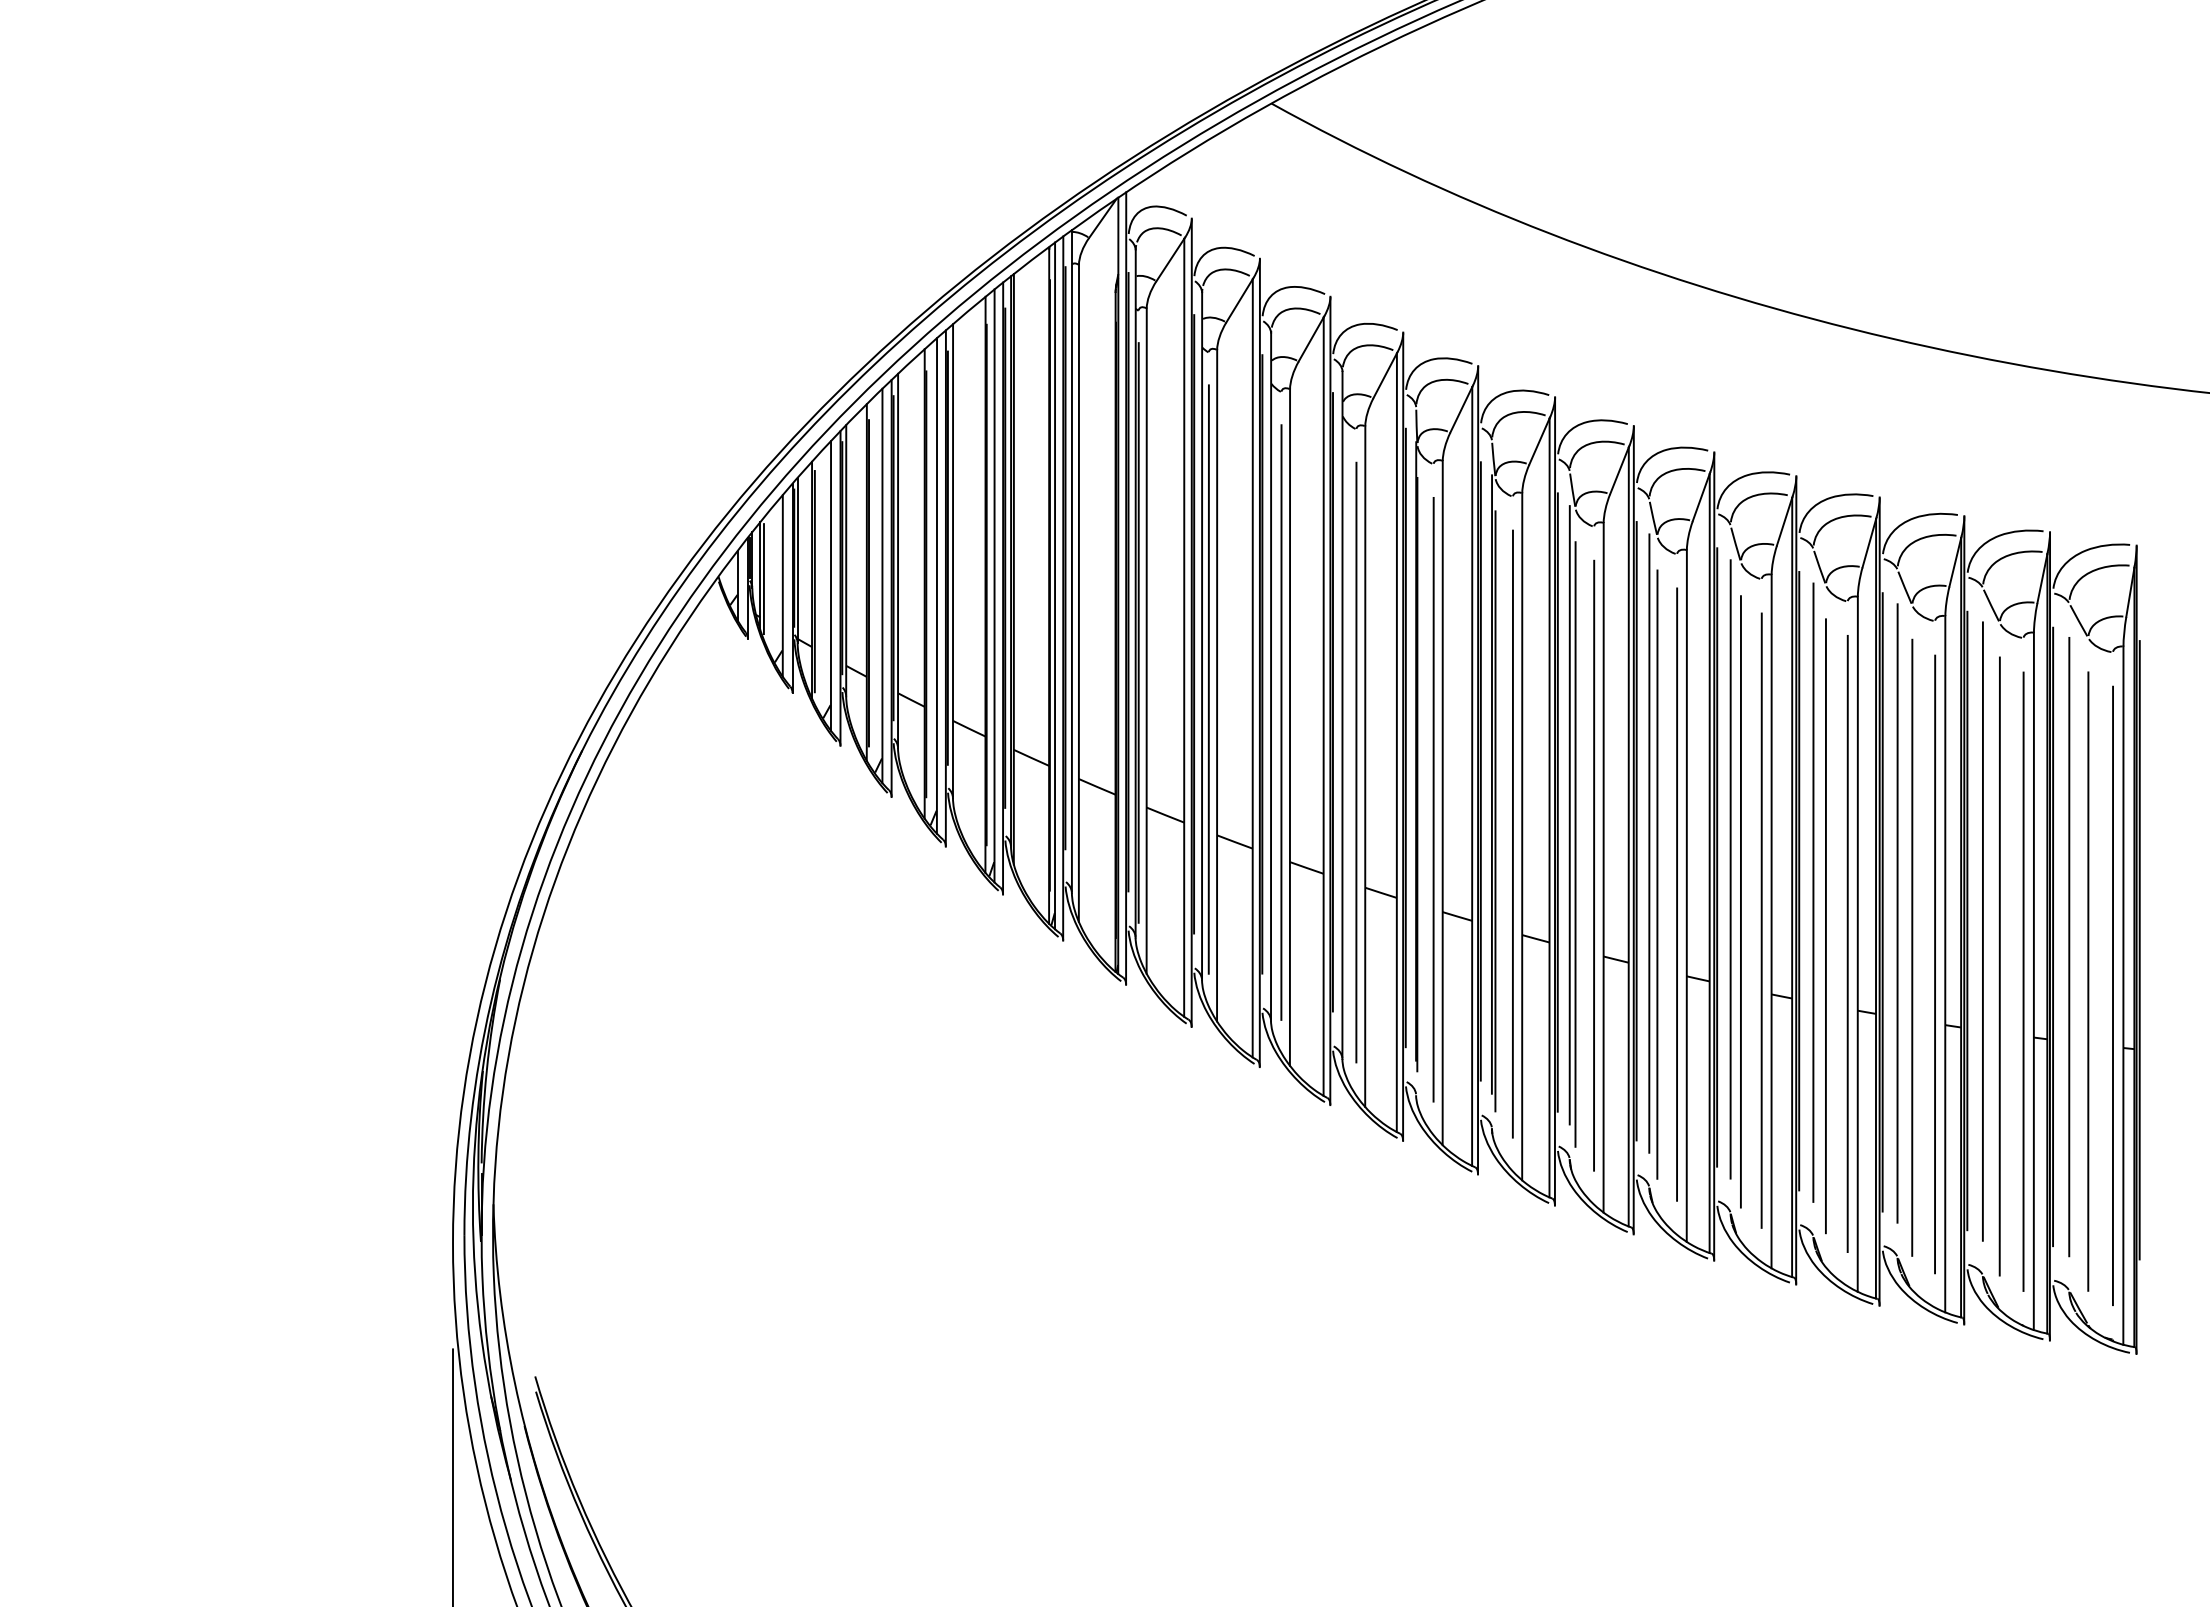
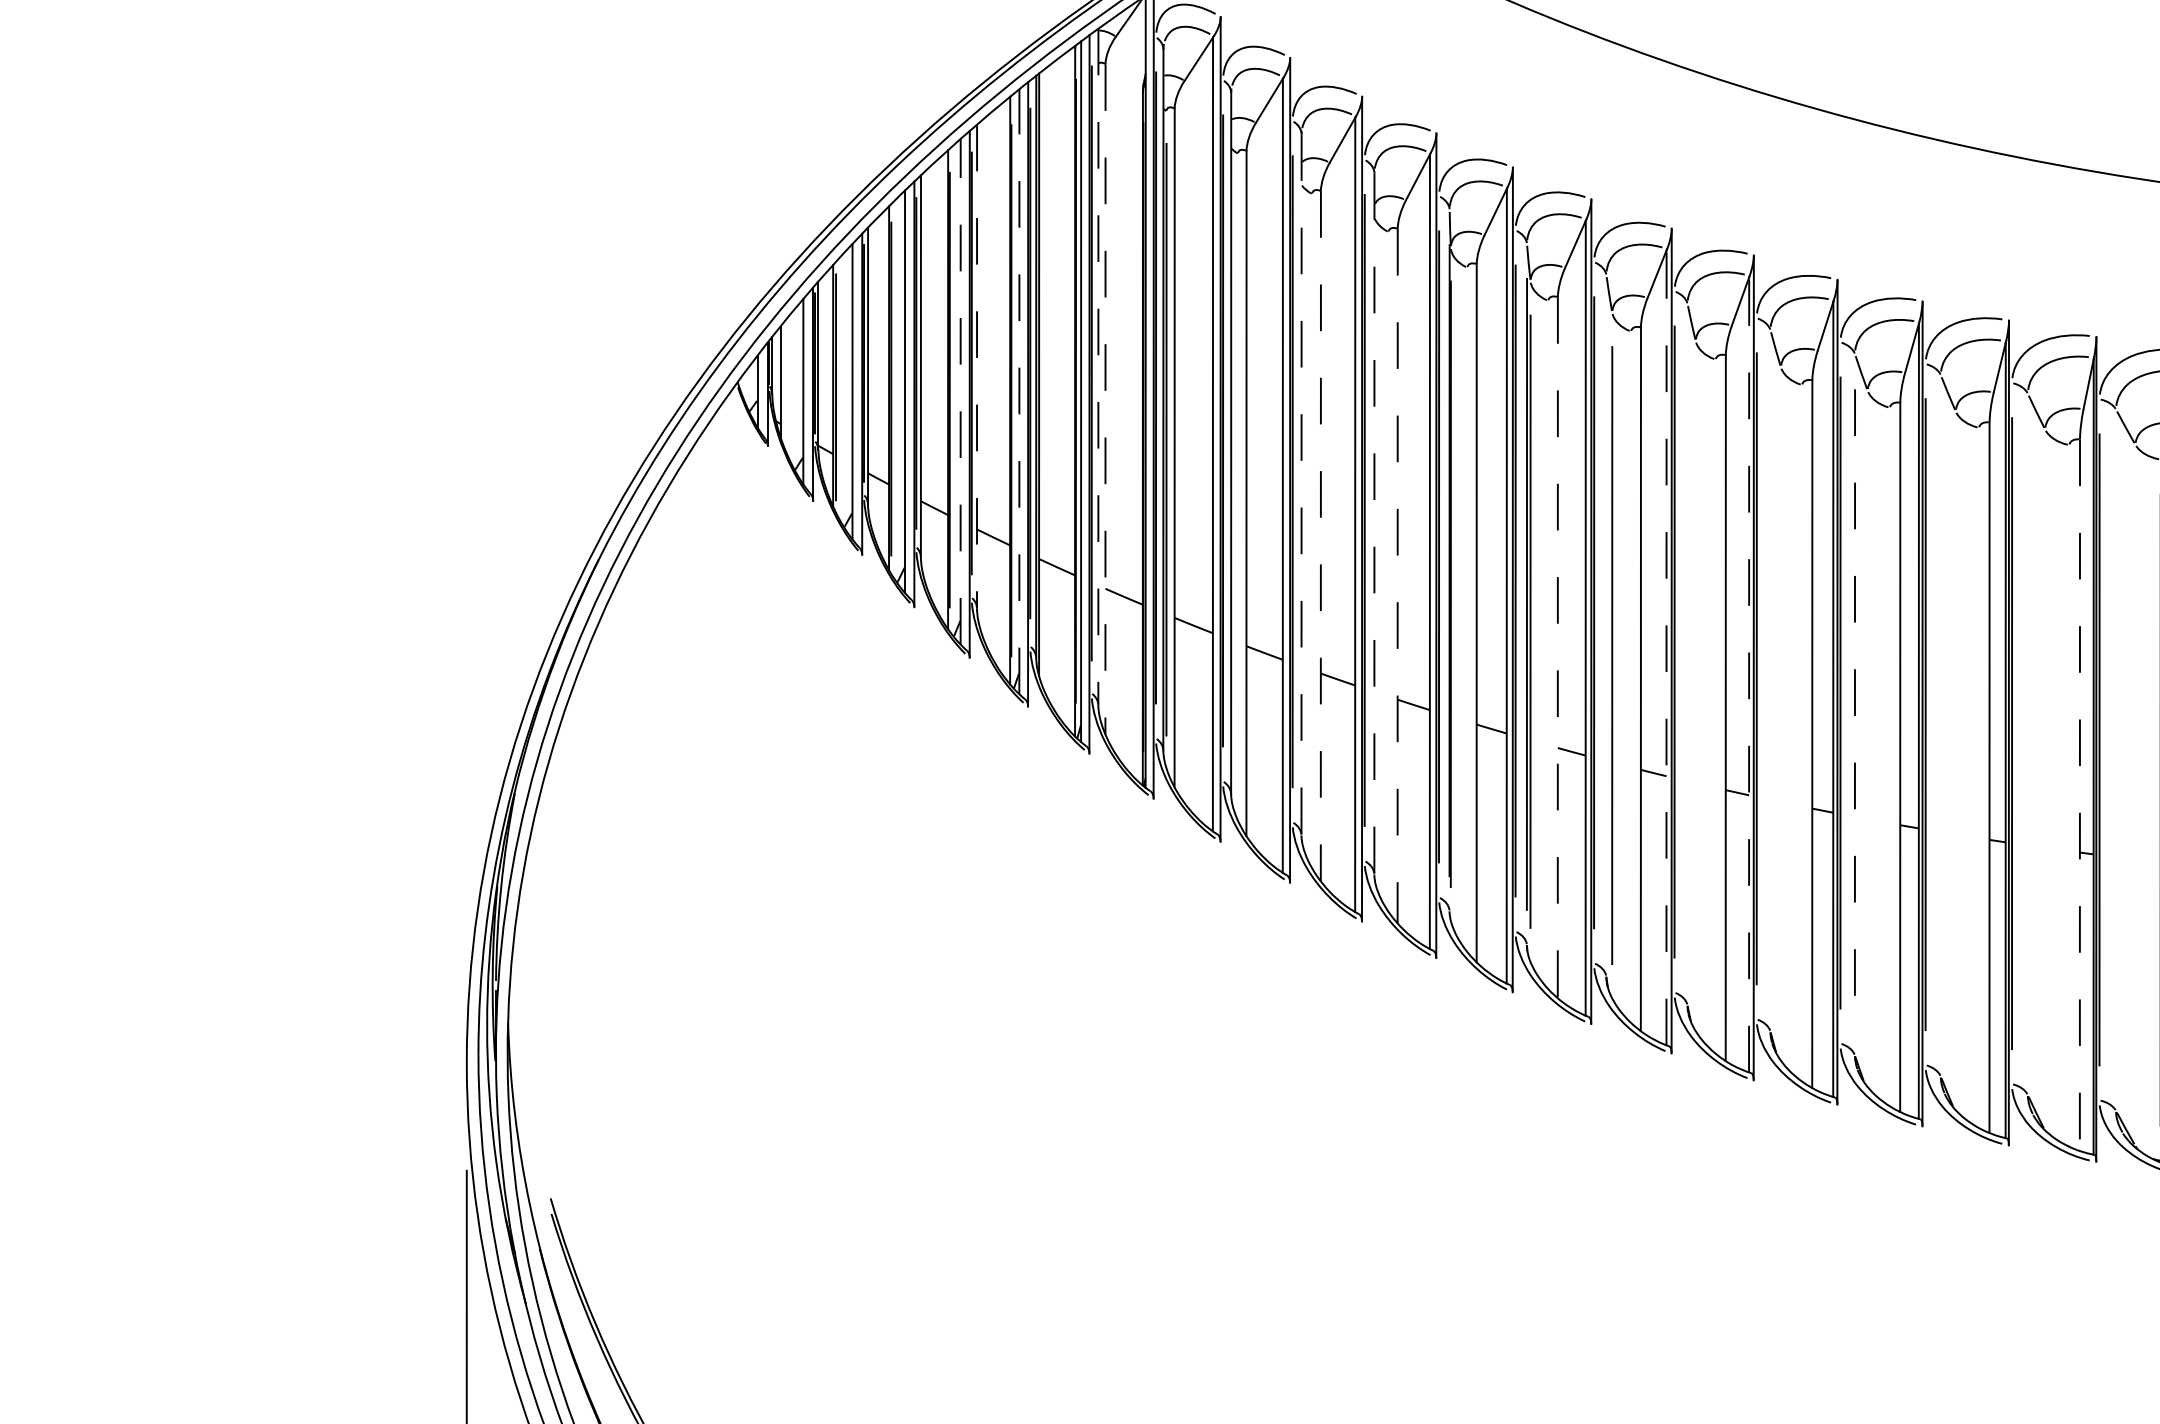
line: (953, 561) -> (977, 366), solid -> dashed
line: (1071, 562) -> (1097, 367), solid -> dashed
line: (763, 579) -> (783, 385), removed
line: (936, 585) -> (960, 391), solid -> dashed
line: (994, 585) -> (1019, 391), solid -> dashed
line: (1078, 593) -> (1105, 399), solid -> dashed
line: (1271, 677) -> (1301, 485), solid -> dashed
line: (1208, 679) -> (1237, 487), removed
line: (1342, 715) -> (1374, 523), solid -> dashed
line: (1281, 722) -> (1312, 531), removed
line: (1290, 728) -> (1321, 537), solid -> dashed
line: (1356, 762) -> (1388, 571), removed
line: (1365, 767) -> (1397, 577), solid -> dashed
line: (1433, 799) -> (1467, 609), removed
line: (1569, 815) -> (1606, 626), removed
line: (1512, 833) -> (1547, 644), removed
line: (1522, 836) -> (1558, 647), solid -> dashed
line: (1628, 836) -> (1666, 647), solid -> dashed
line: (1649, 843) -> (1687, 654), removed
line: (1709, 863) -> (1748, 674), solid -> dashed
line: (1594, 865) -> (1631, 677), removed
line: (1730, 869) -> (1770, 681), removed
line: (1657, 874) -> (1695, 686), removed
line: (1813, 893) -> (1855, 705), solid -> dashed
line: (1677, 894) -> (1716, 706), removed
line: (1740, 901) -> (1780, 713), removed
line: (1897, 913) -> (1940, 725), removed
line: (1761, 920) -> (1801, 733), removed
line: (1825, 926) -> (1867, 739), removed
line: (1982, 931) -> (2027, 744), removed
line: (1847, 943) -> (1889, 756), removed
line: (2069, 946) -> (2116, 759), removed
line: (1912, 947) -> (1956, 760), removed
line: (1935, 964) -> (1979, 778), removed
line: (1999, 966) -> (2044, 780), removed
line: (2023, 981) -> (2069, 795), removed
line: (2033, 981) -> (2079, 795), solid -> dashed
line: (2088, 981) -> (2135, 795), removed

